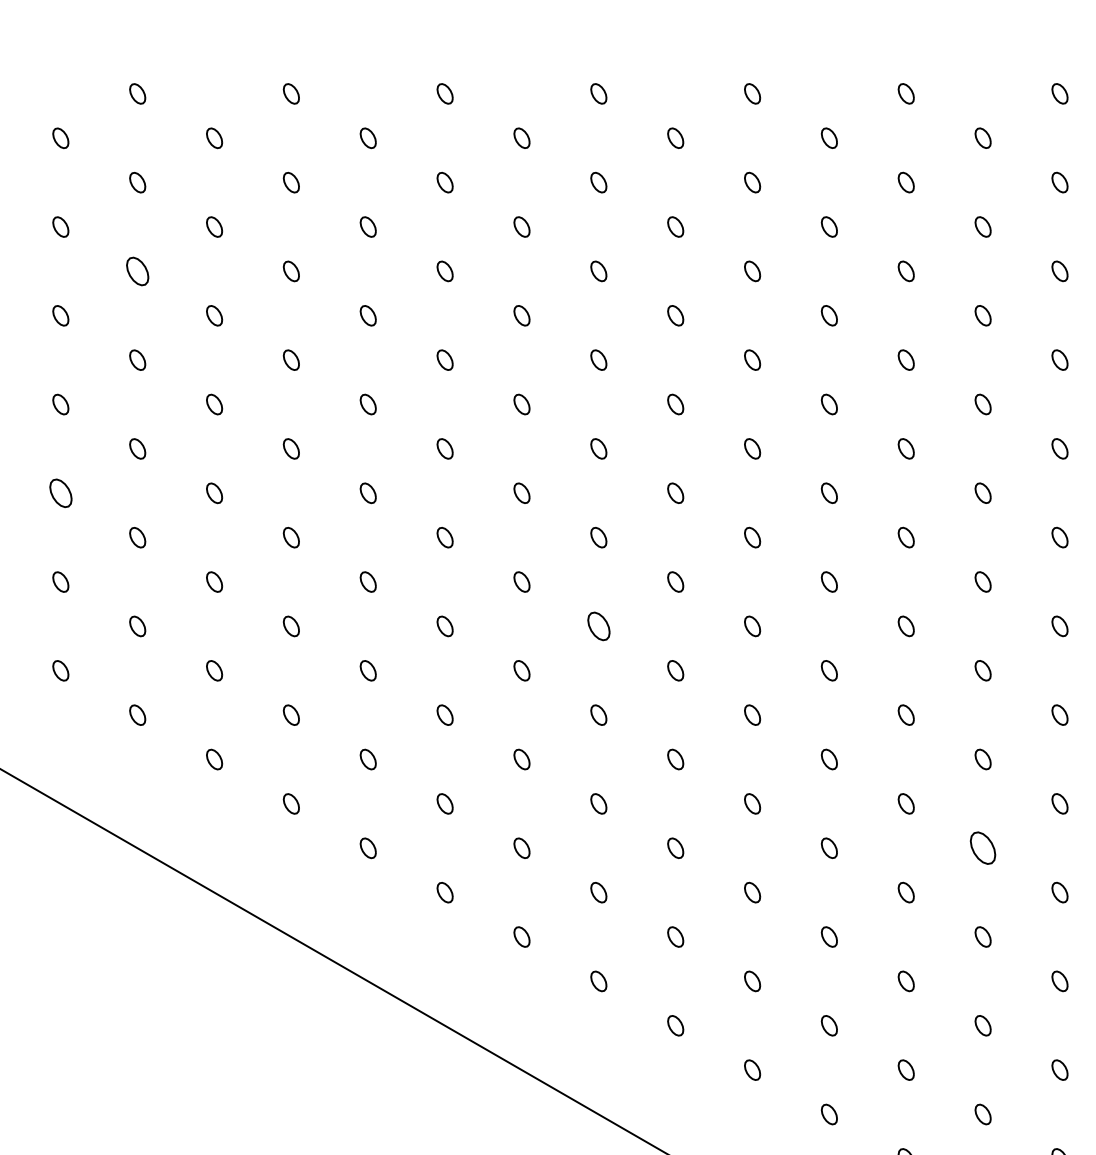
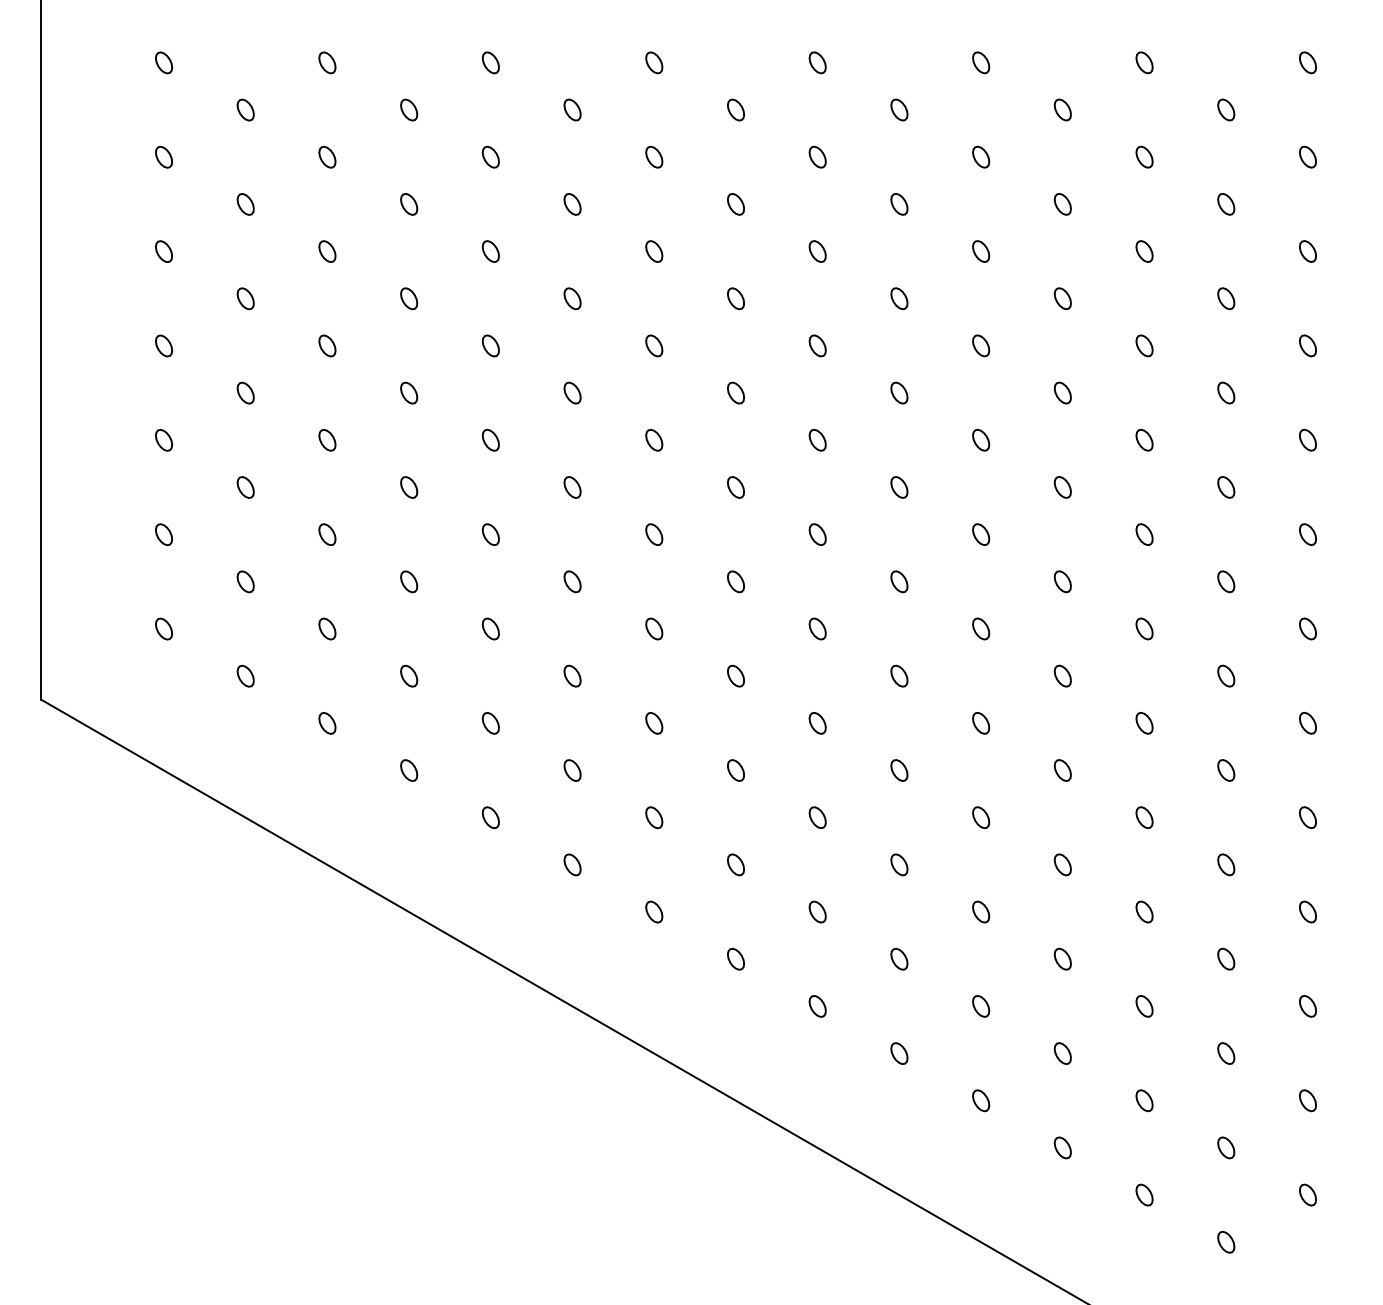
part: (137, 271) -> (327, 251), size x0.71
part: (60, 493) -> (245, 487), size x0.71
part: (598, 625) -> (817, 628), size x0.71
part: (983, 847) -> (1226, 864), size x0.62

